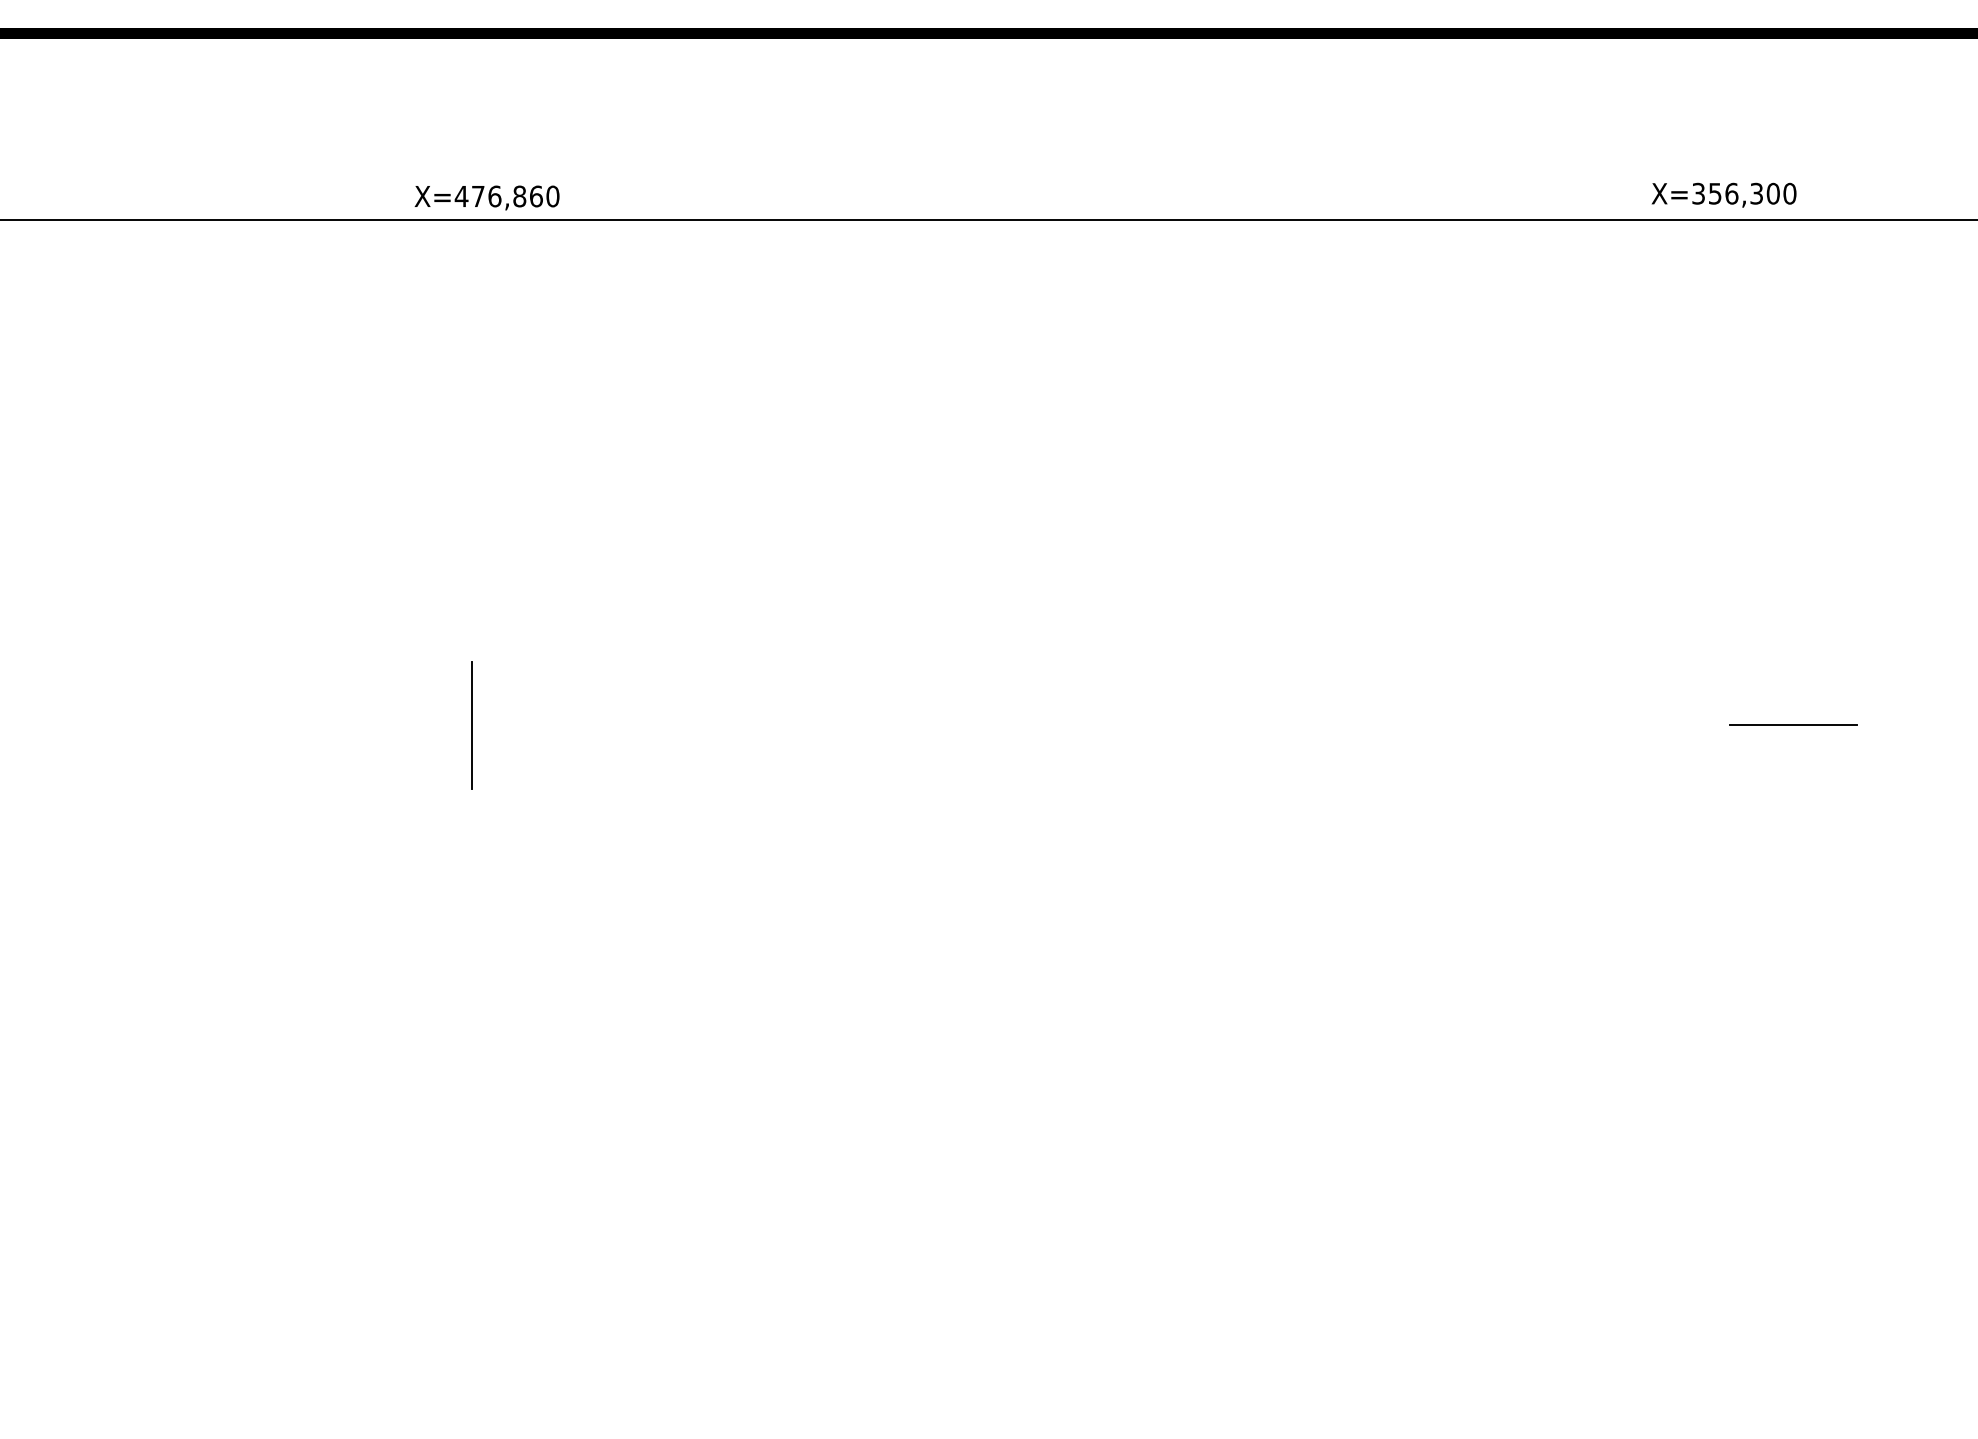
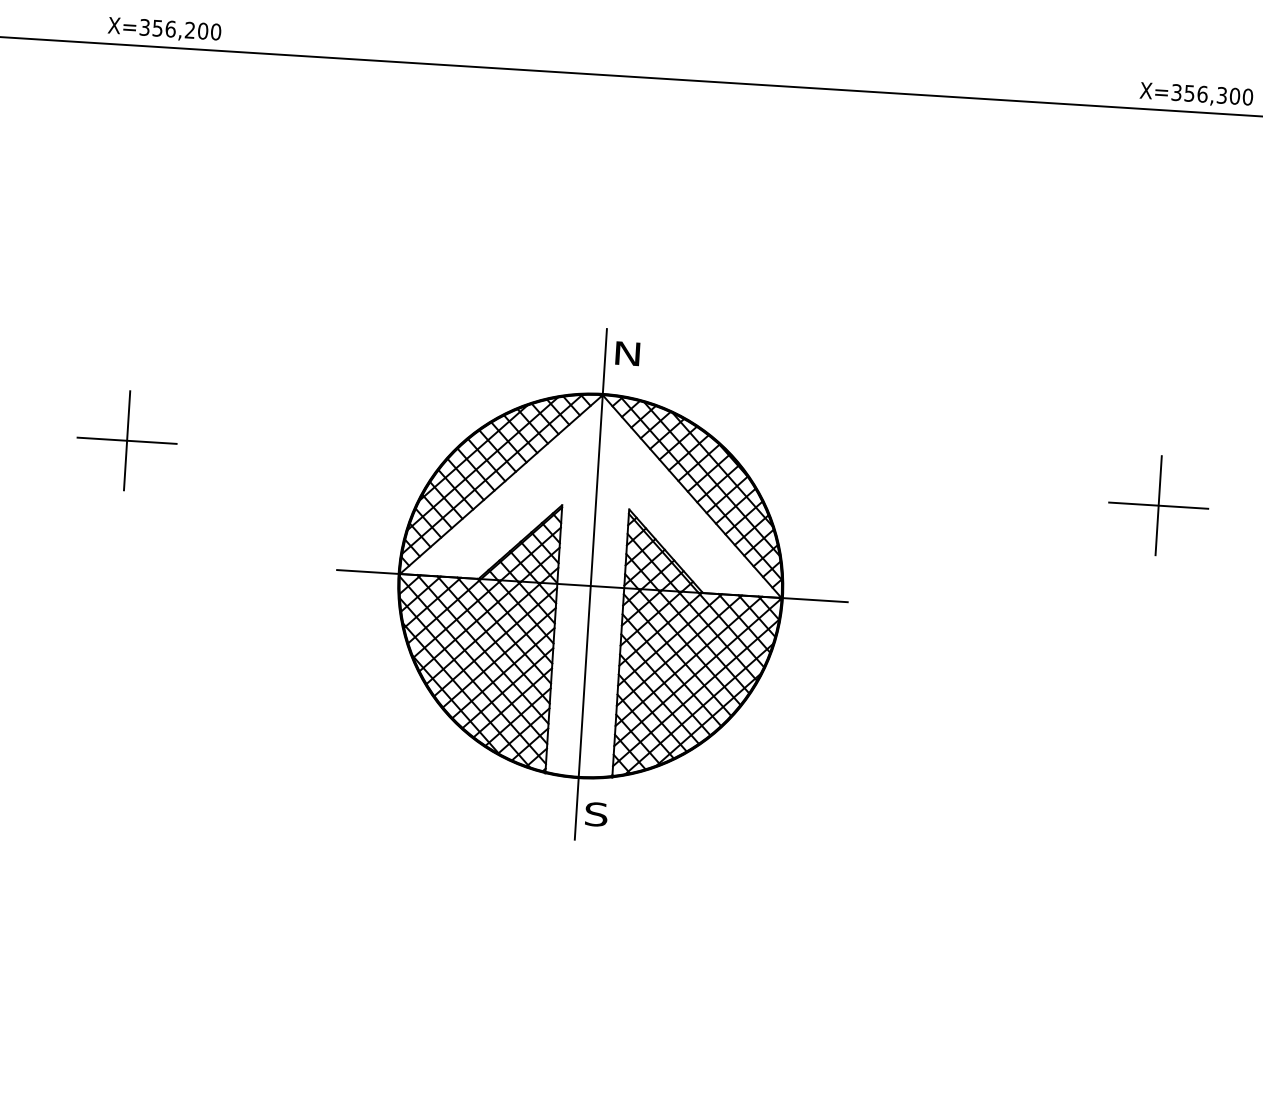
text: (1723, 194) -> (1196, 94), moved
text: (498, 196) -> (173, 29), X=476,860 -> X=356,200
line: (1793, 724) -> (1158, 505), added
line: (471, 725) -> (126, 440), added
part: (1077, 871) -> (592, 584), added

